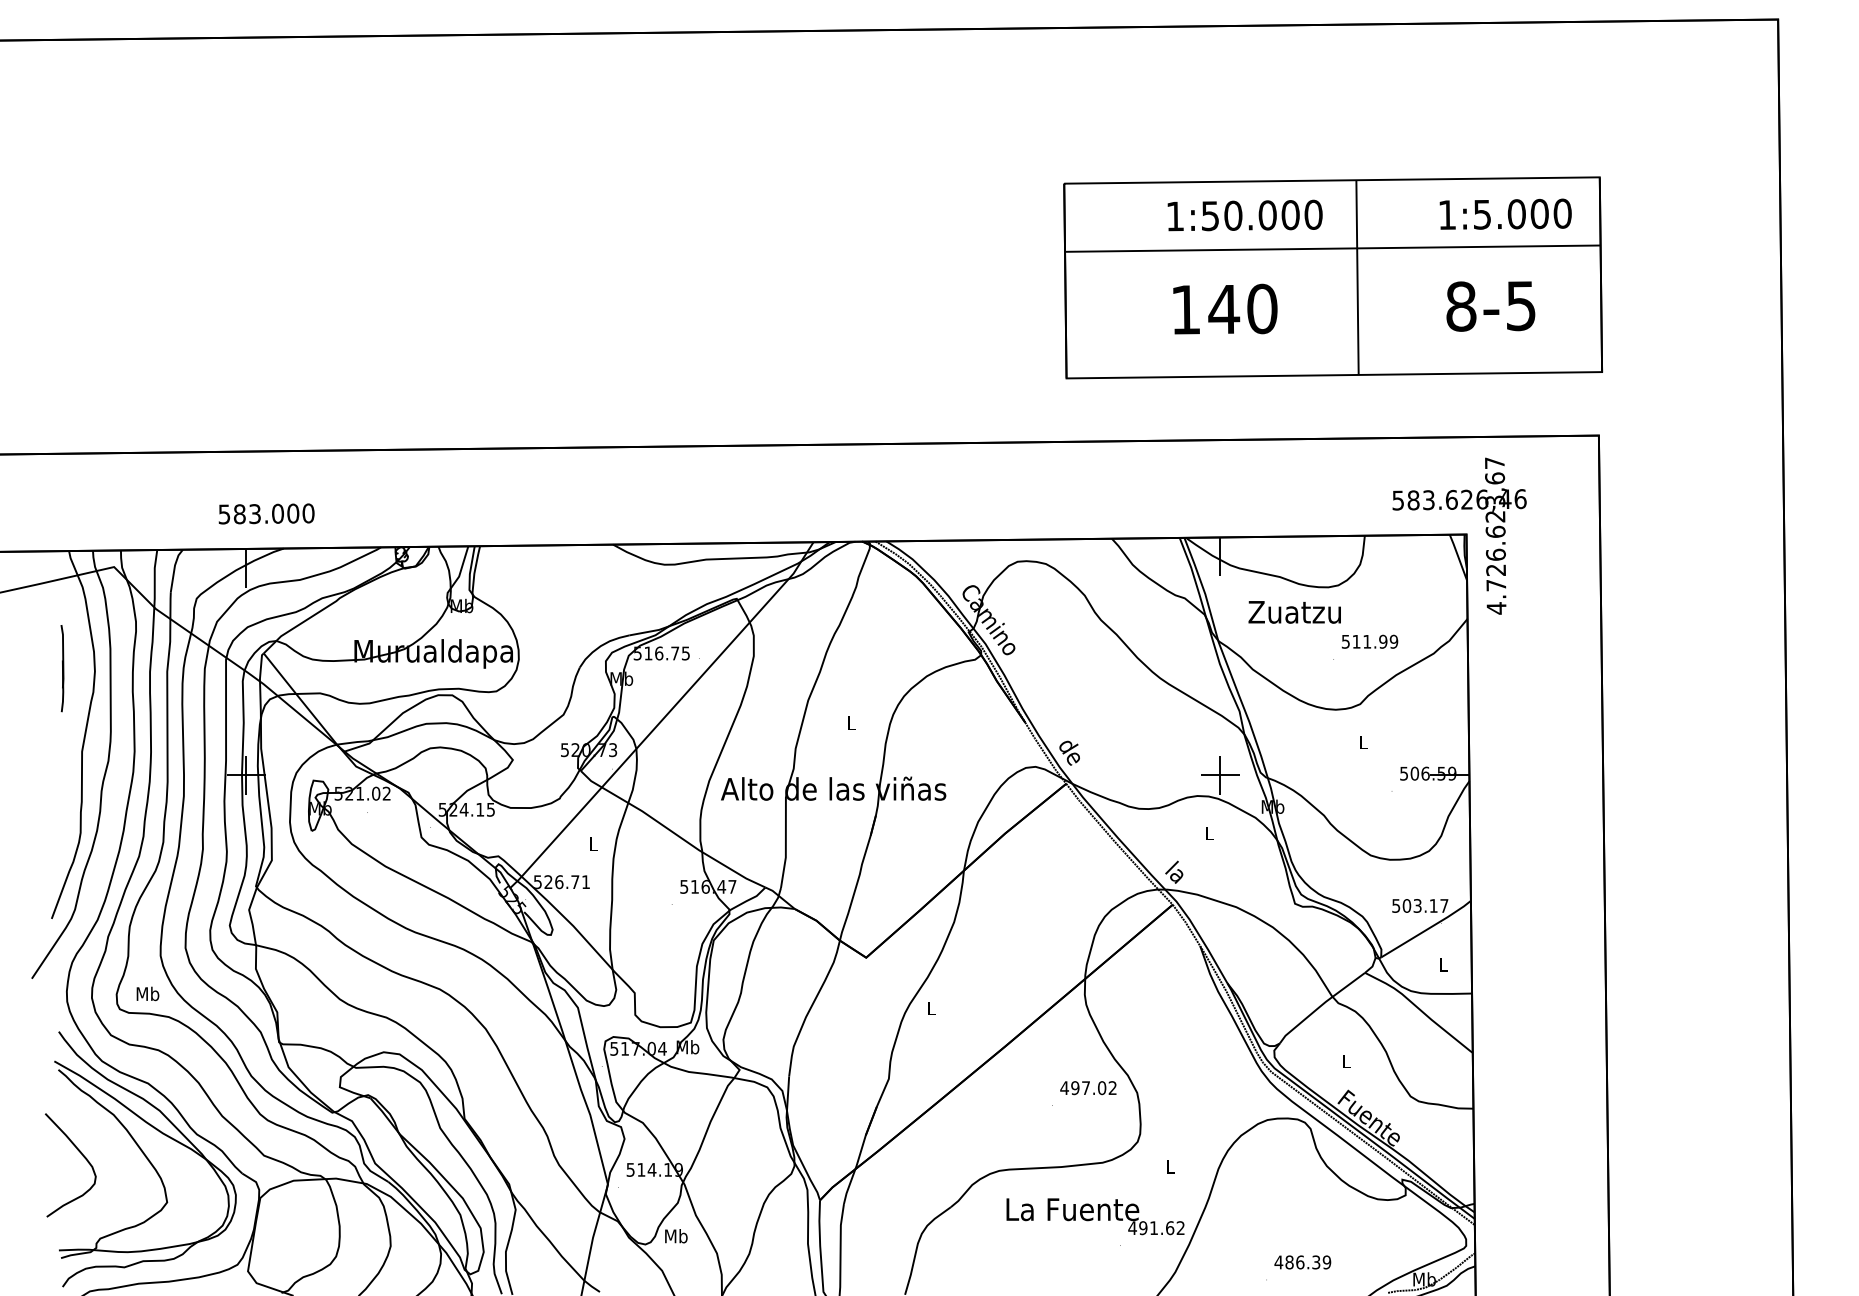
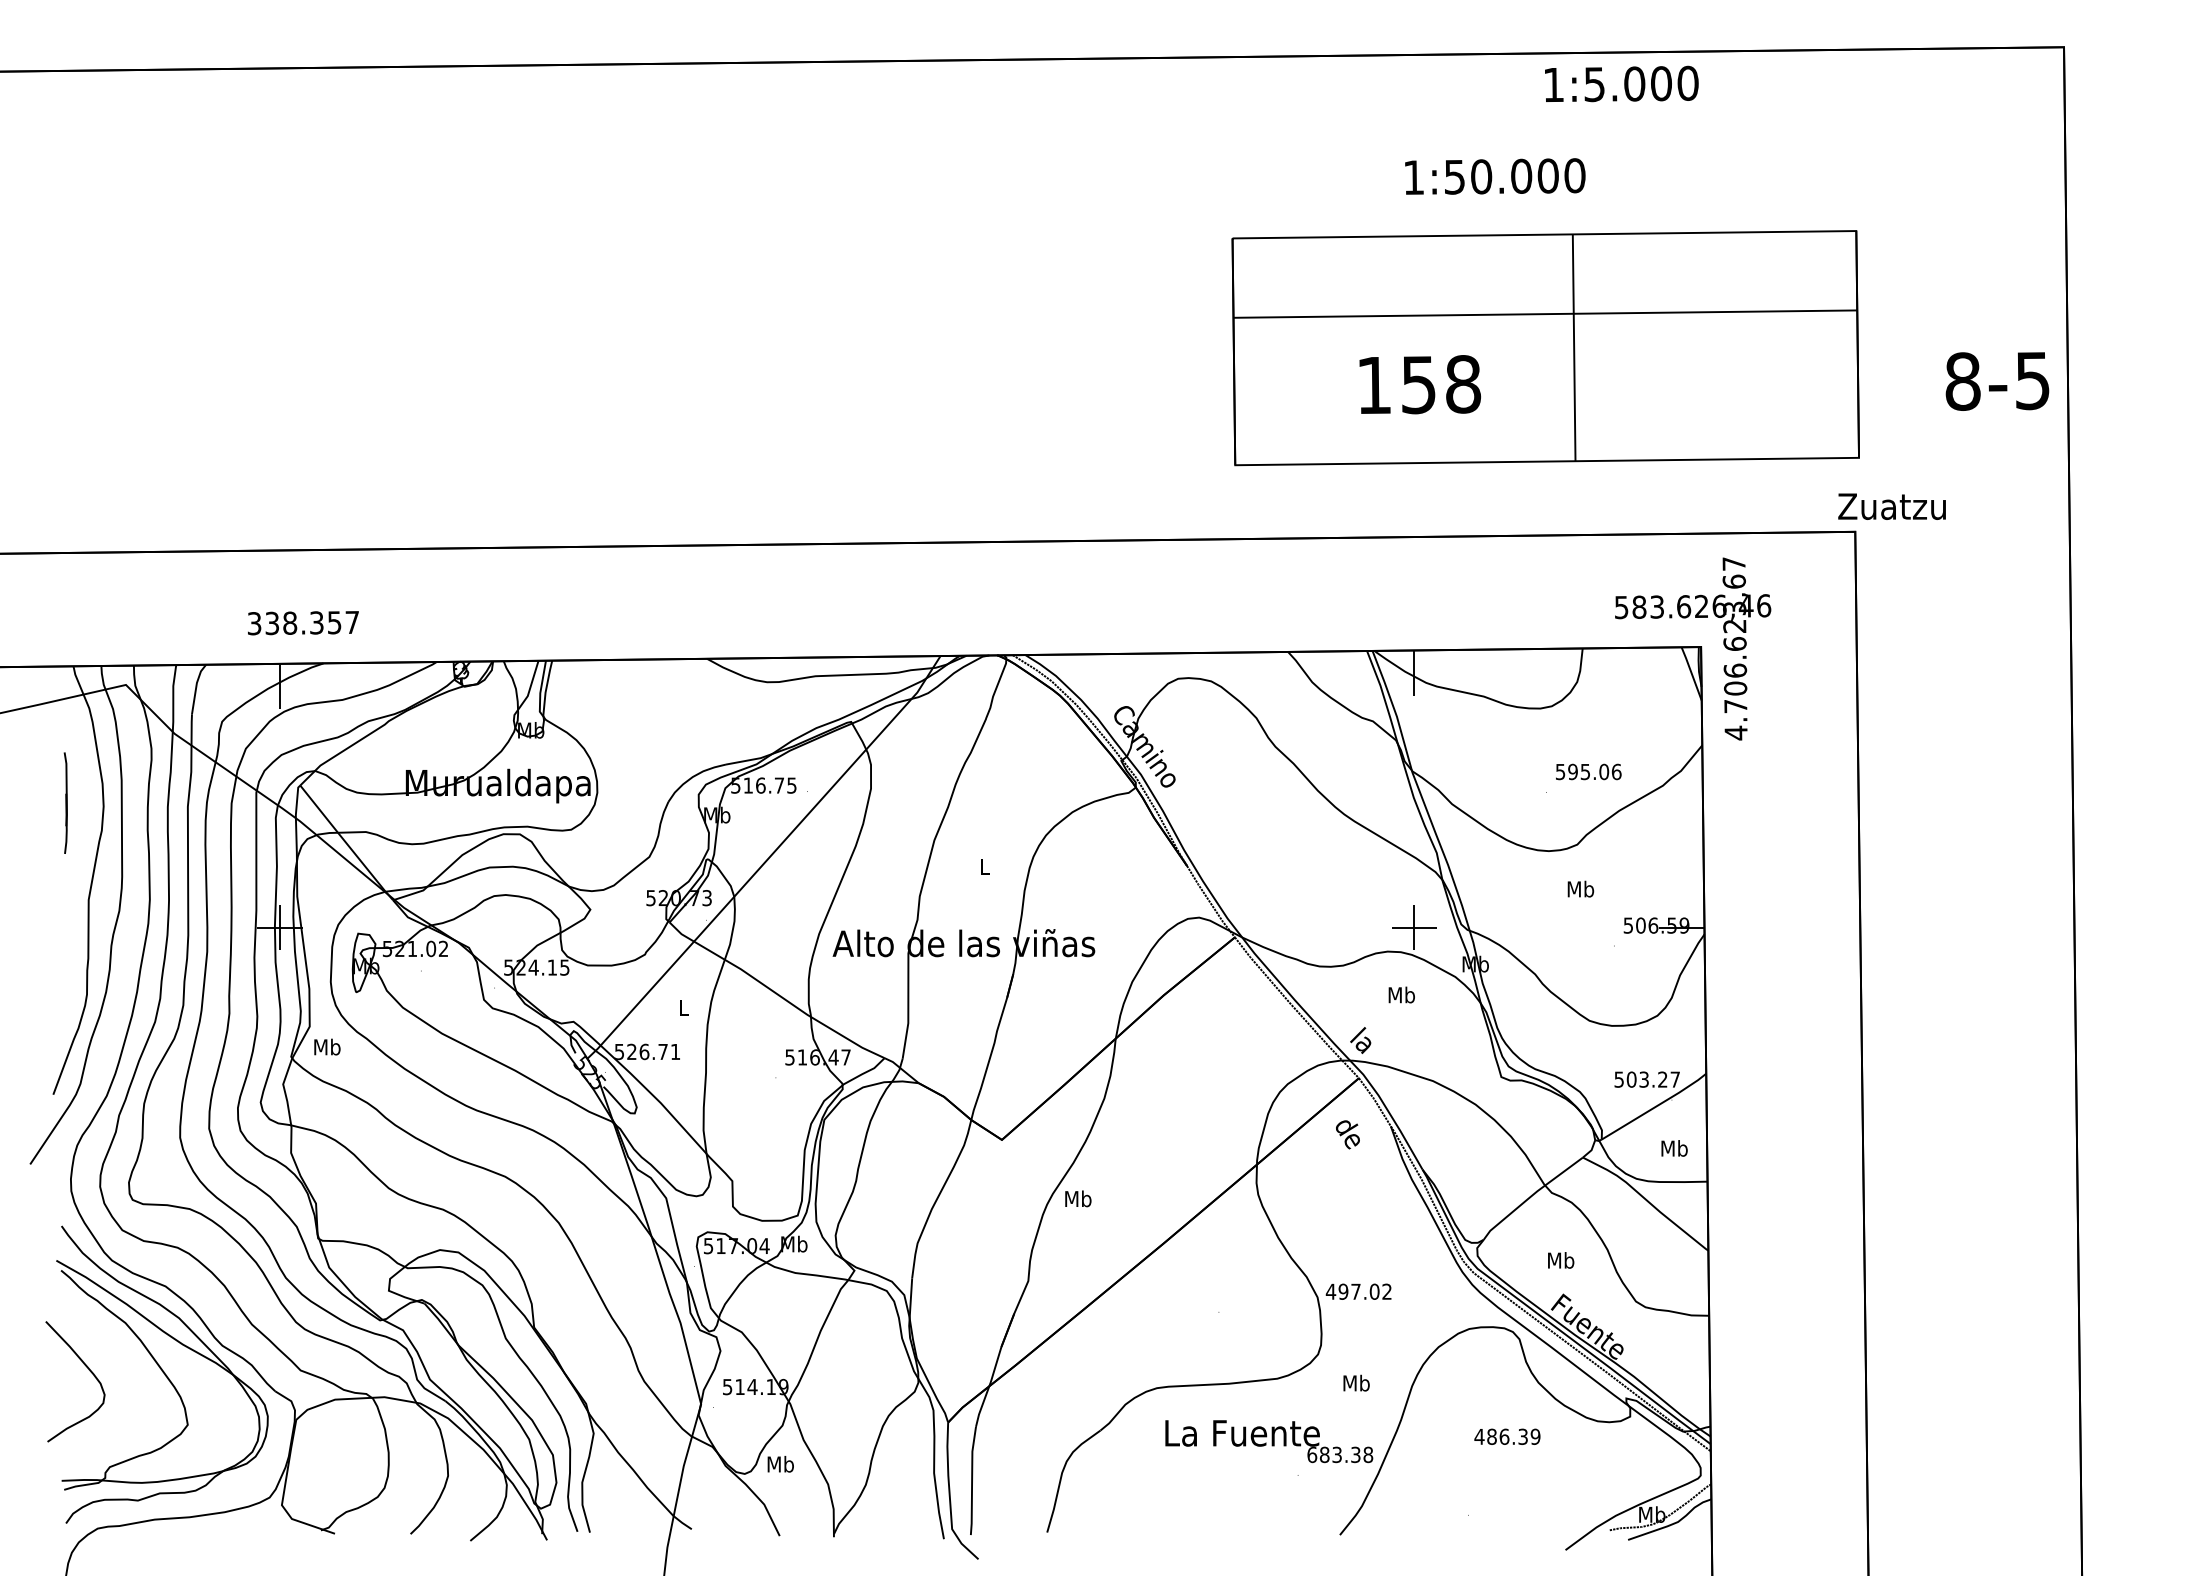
text: (1505, 213) -> (1621, 83), moved
text: (1245, 215) -> (1495, 176), moved
text: (1490, 306) -> (1997, 381), moved
text: (1242, 309) -> (1440, 384), 140 -> 158
text: (266, 513) -> (303, 622), 583.000 -> 338.357
text: (1496, 570) -> (1735, 688), 4.726.623,67 -> 4.706.623,67
text: (1294, 612) -> (1891, 506), moved
text: (1374, 641) -> (1594, 771), 511.99 -> 595.06
text: (1362, 741) -> (1580, 888), L -> Mb
text: (1069, 752) -> (1347, 1134), moved
text: (1209, 832) -> (1401, 994), L -> Mb
text: (1433, 905) -> (1662, 1079), 503.17 -> 503.27
text: (1443, 965) -> (1674, 1148), L -> Mb
text: (148, 993) -> (327, 1046), moved
text: (931, 1008) -> (1078, 1198), L -> Mb
text: (1346, 1061) -> (1561, 1260), L -> Mb
text: (1088, 1087) -> (1358, 1291), moved
text: (1170, 1165) -> (1356, 1382), L -> Mb
text: (1156, 1227) -> (1340, 1454), 491.62 -> 683.38
text: (1302, 1262) -> (1507, 1436), moved

